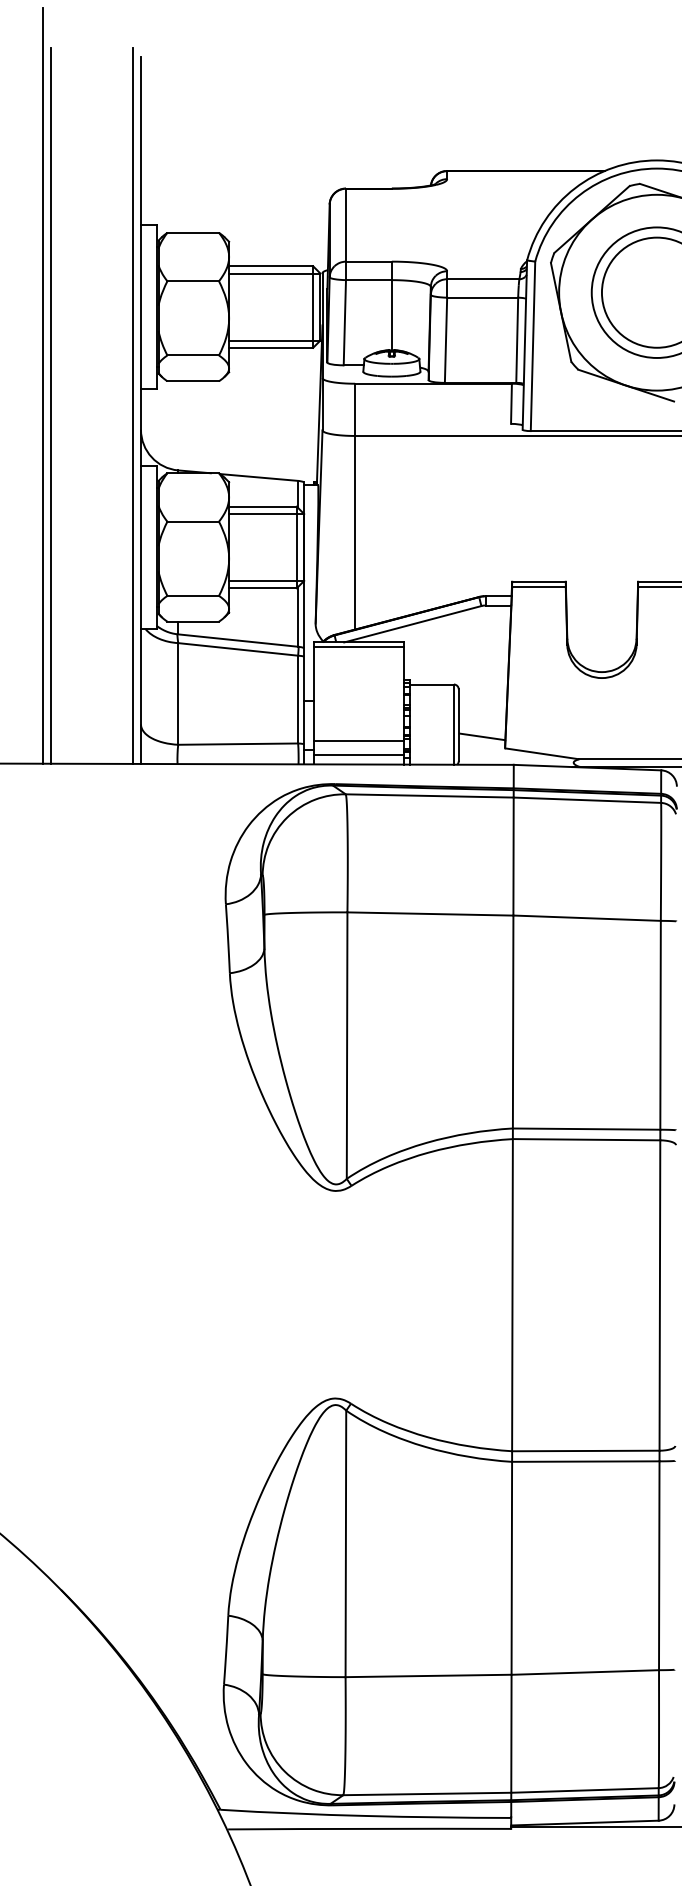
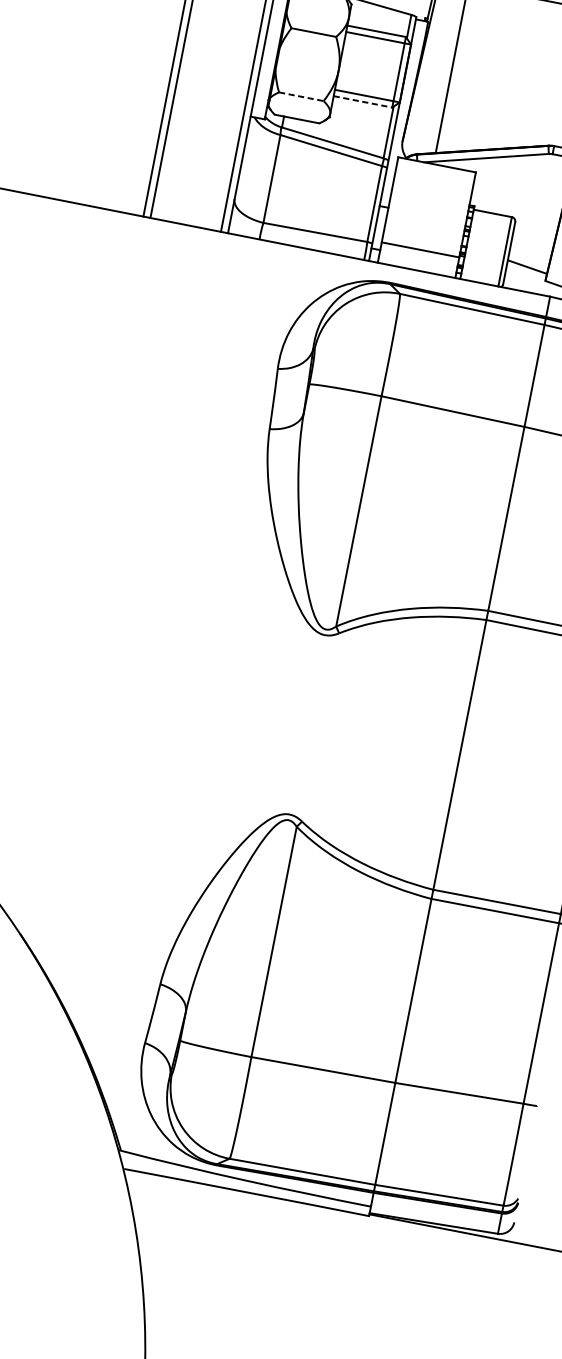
line: (262, 588) -> (362, 101), solid -> dashed
line: (193, 595) -> (301, 96), solid -> dashed
line: (359, 646) -> (436, 168), removed
line: (359, 754) -> (418, 261), removed

